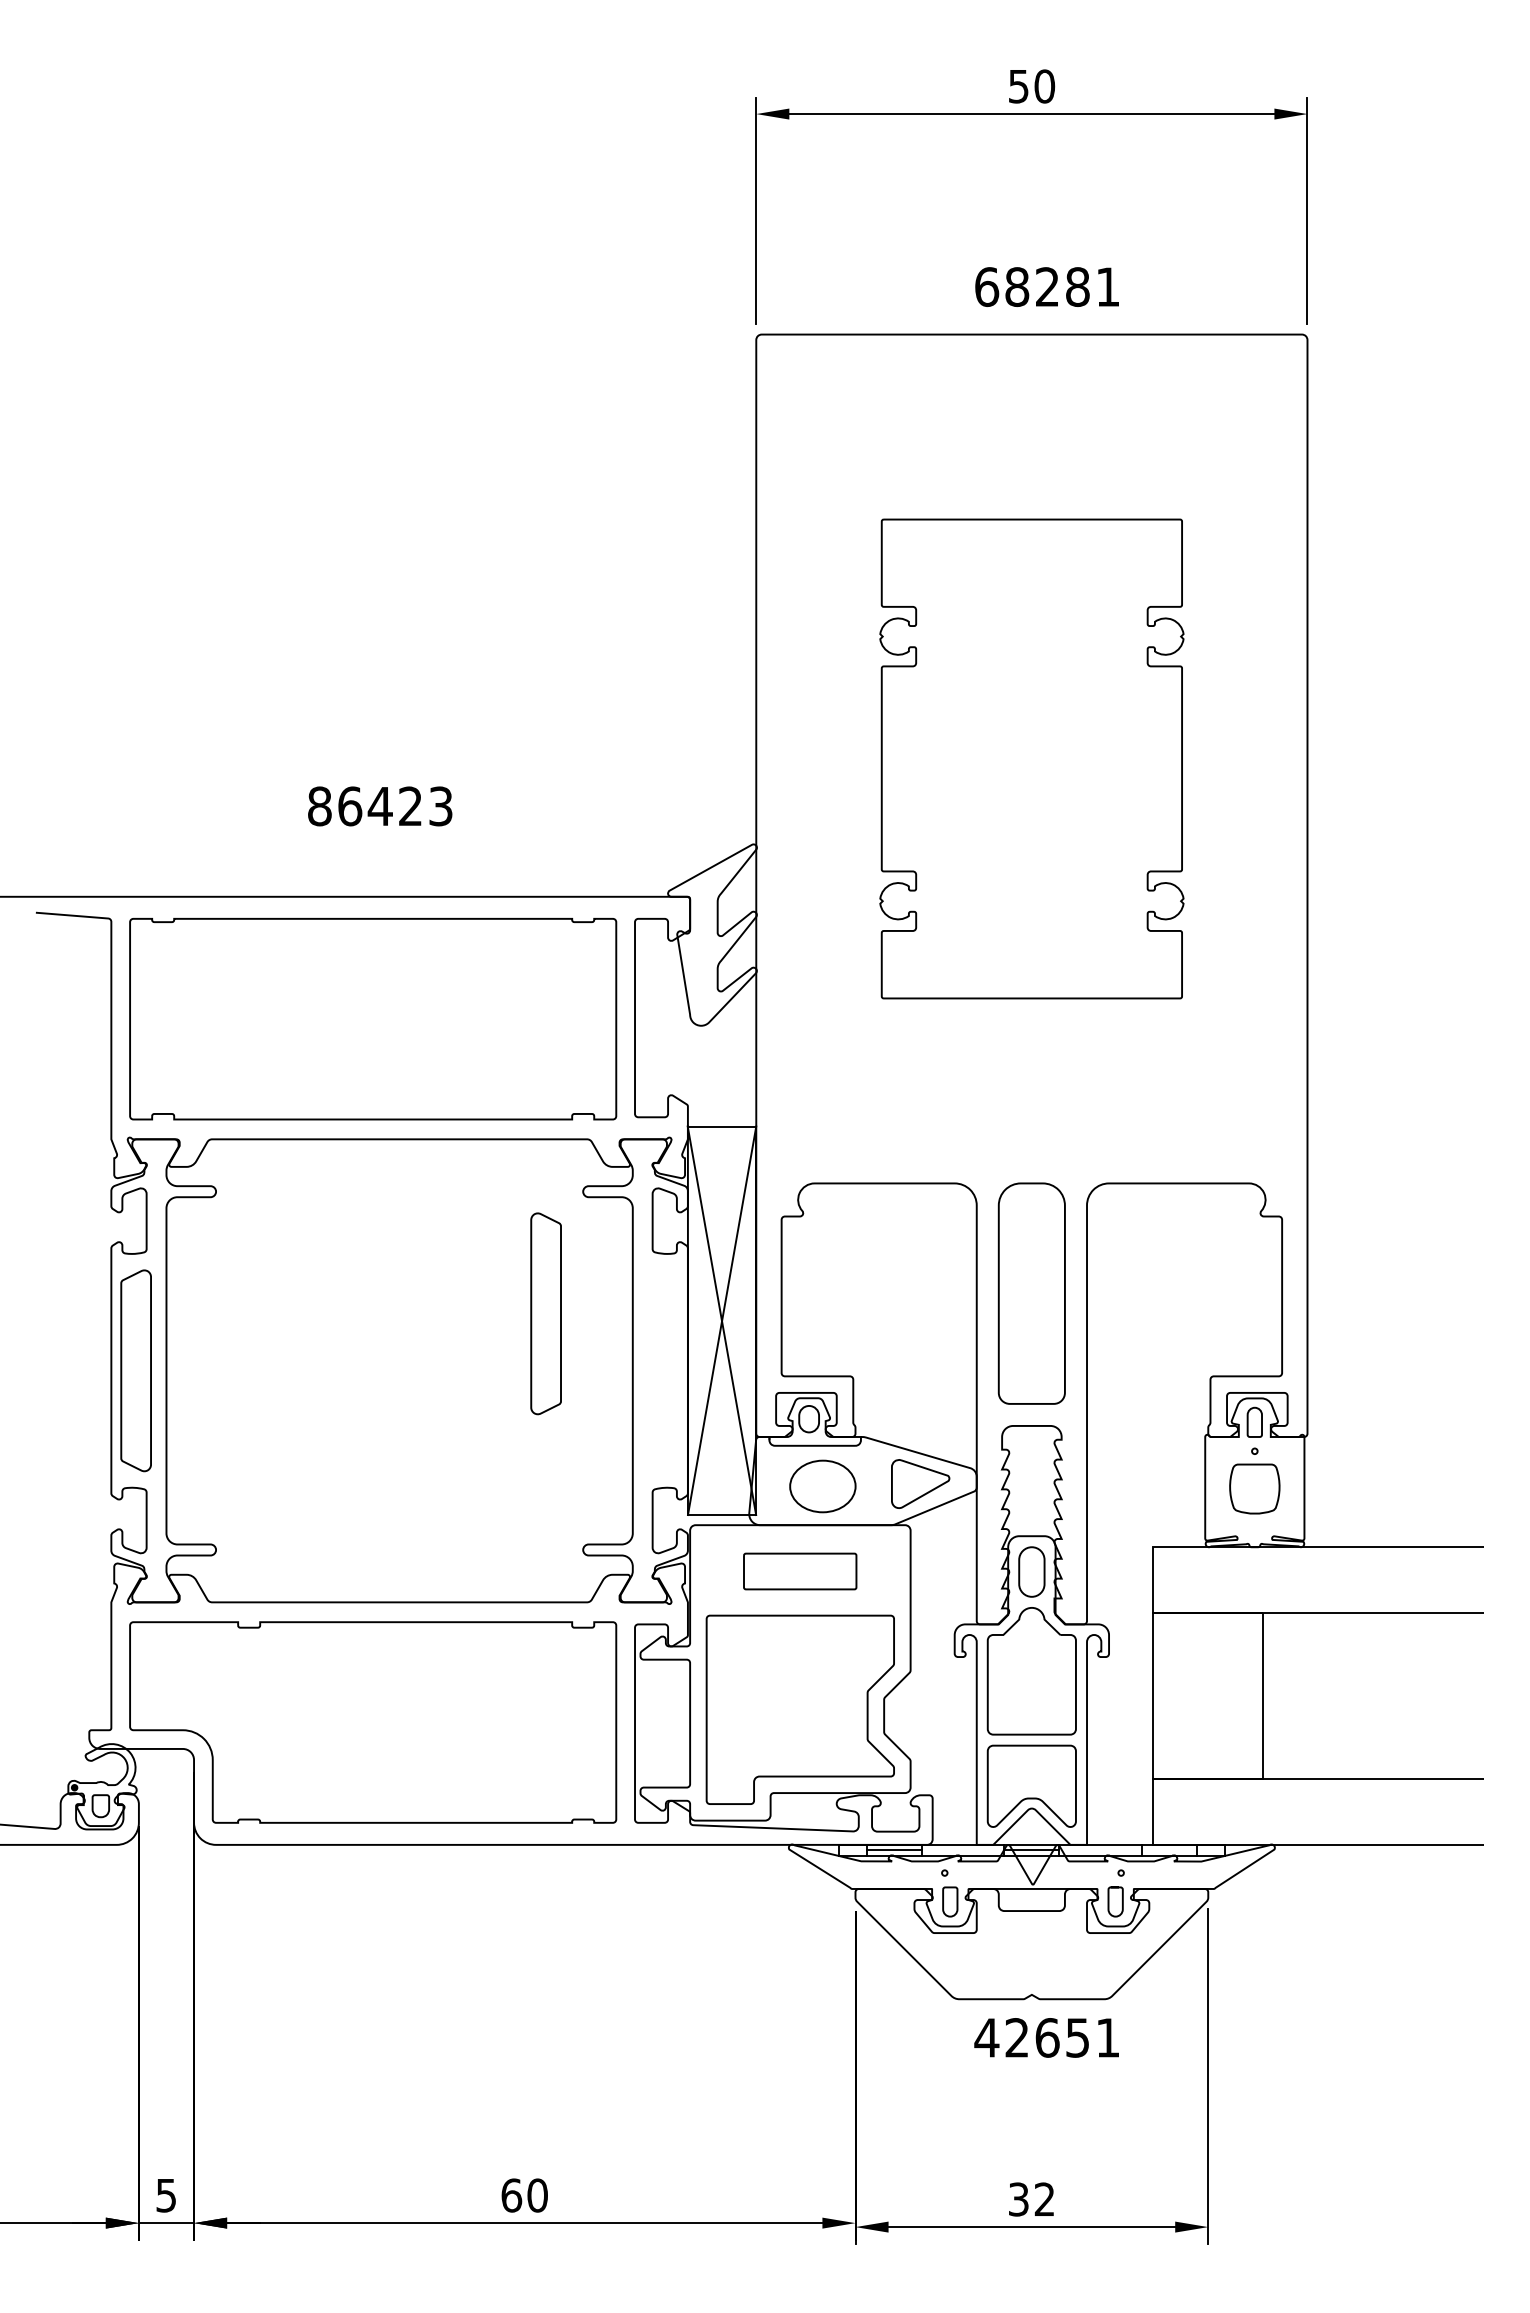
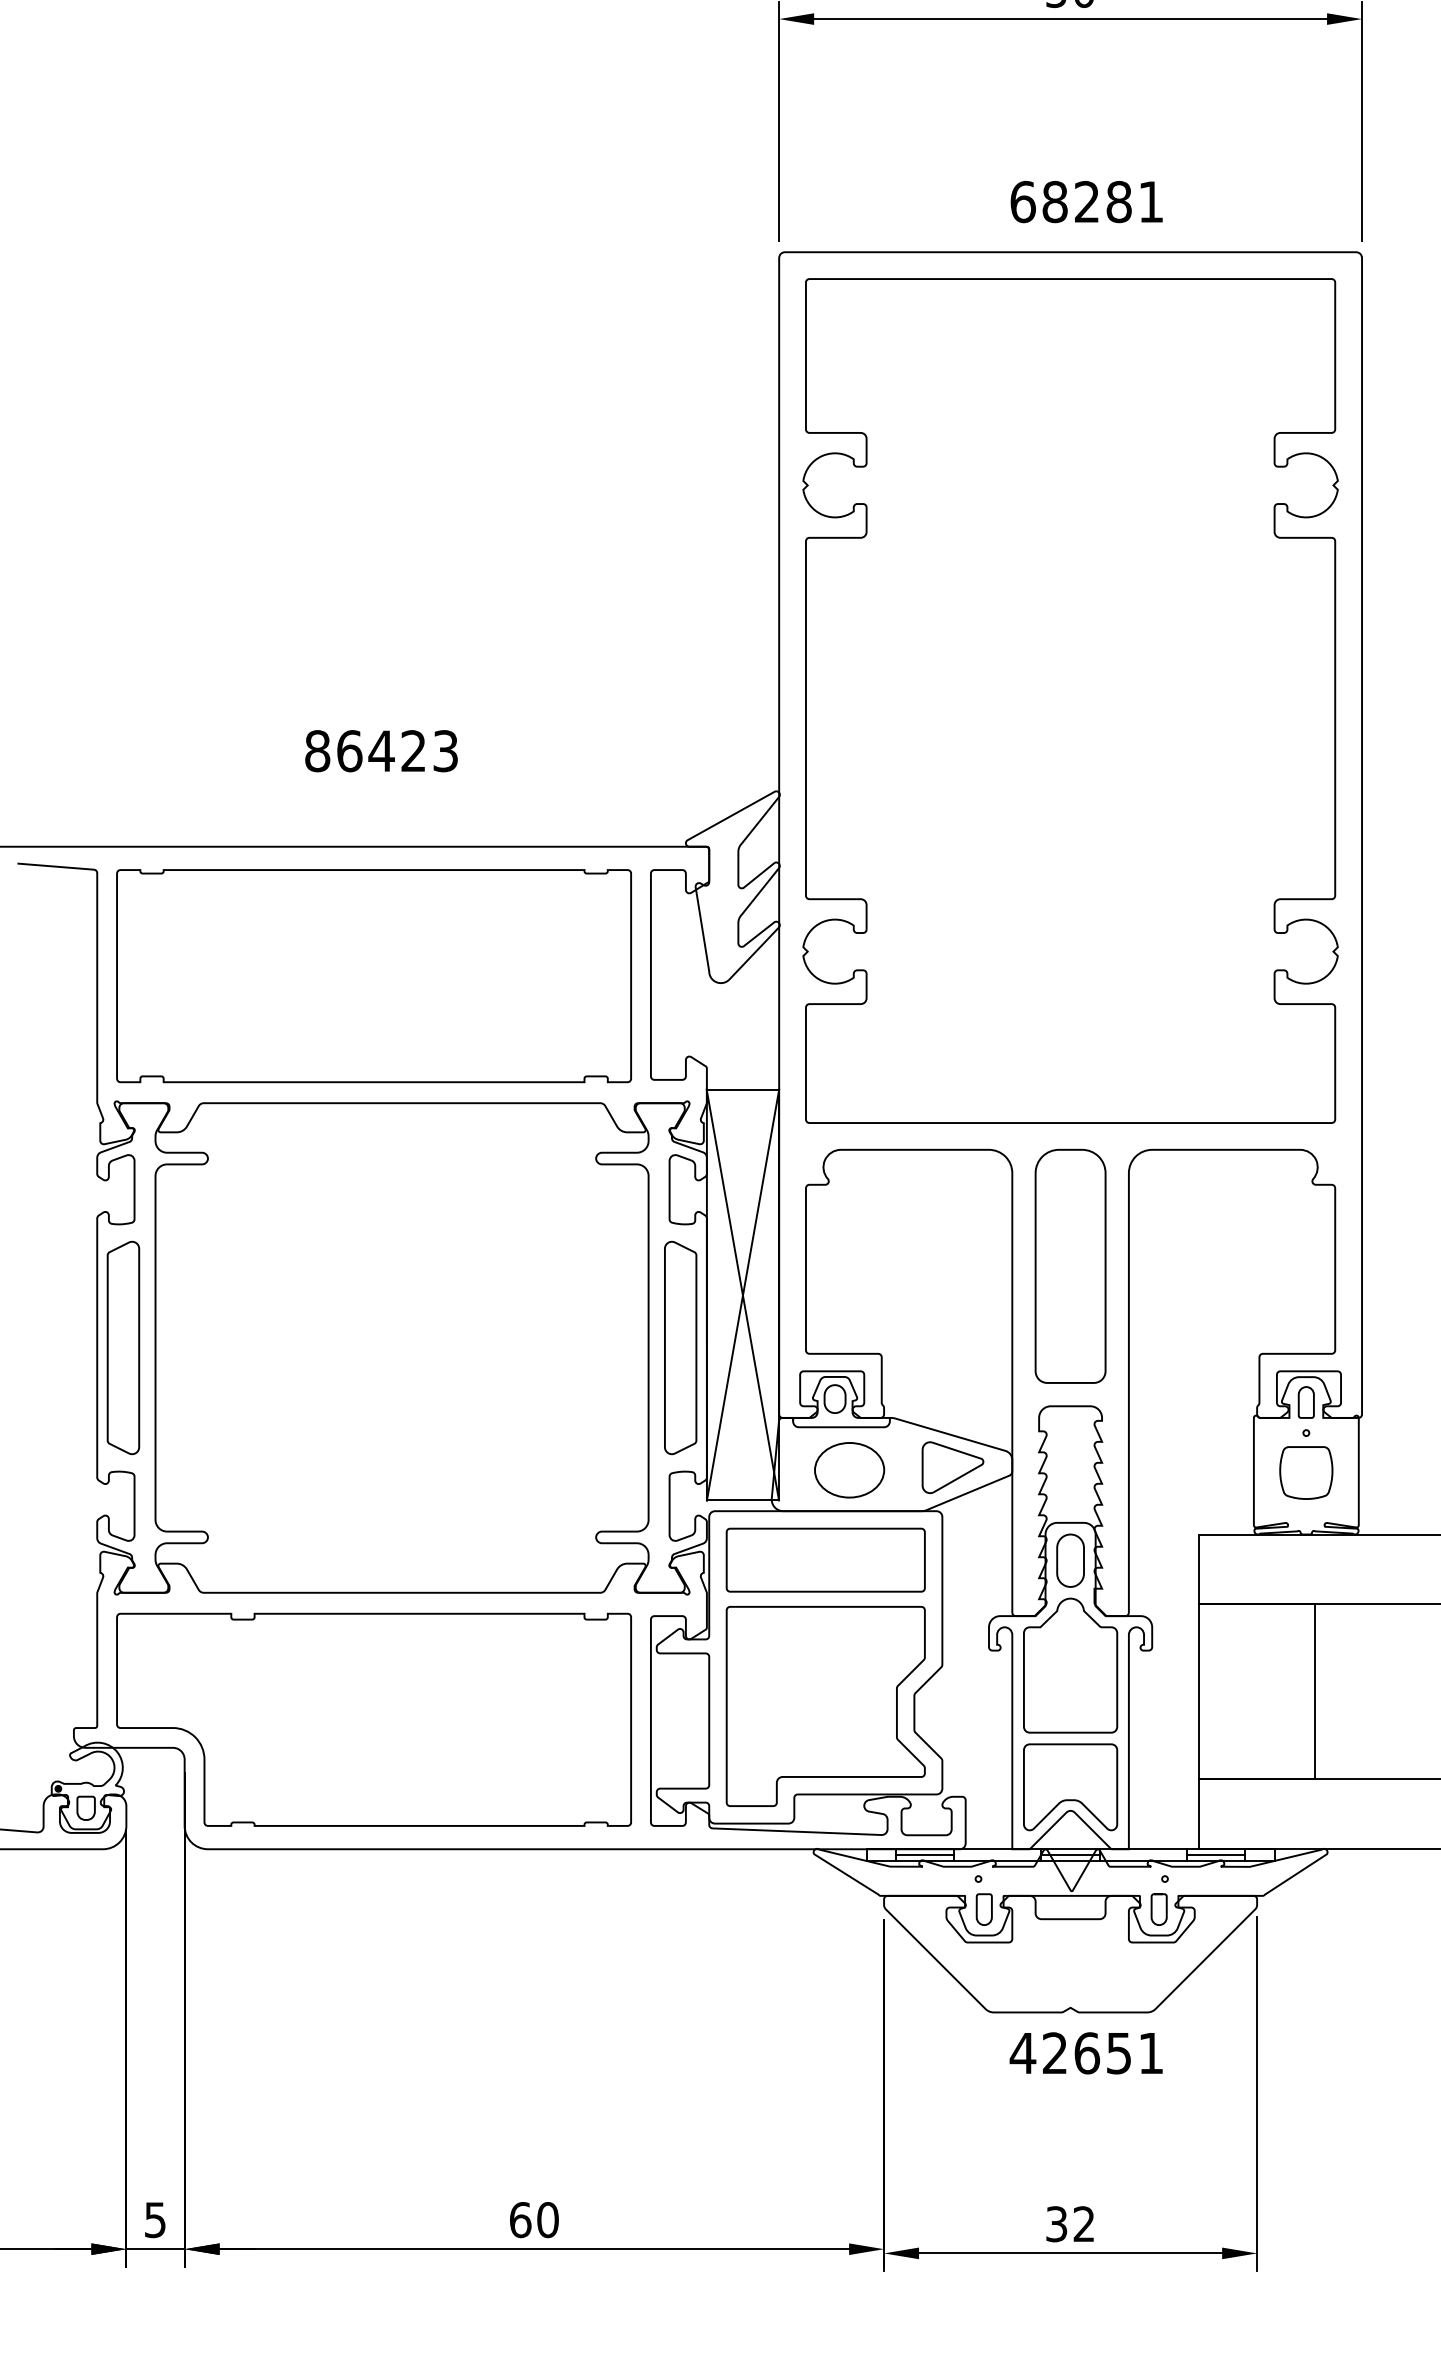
part: (1031, 758) -> (1070, 700), size x1.67
curve: (532, 1313) -> (666, 1347), moved
part: (799, 1571) -> (824, 1560), size x1.67
line: (1169, 1850) -> (1216, 1855), added

